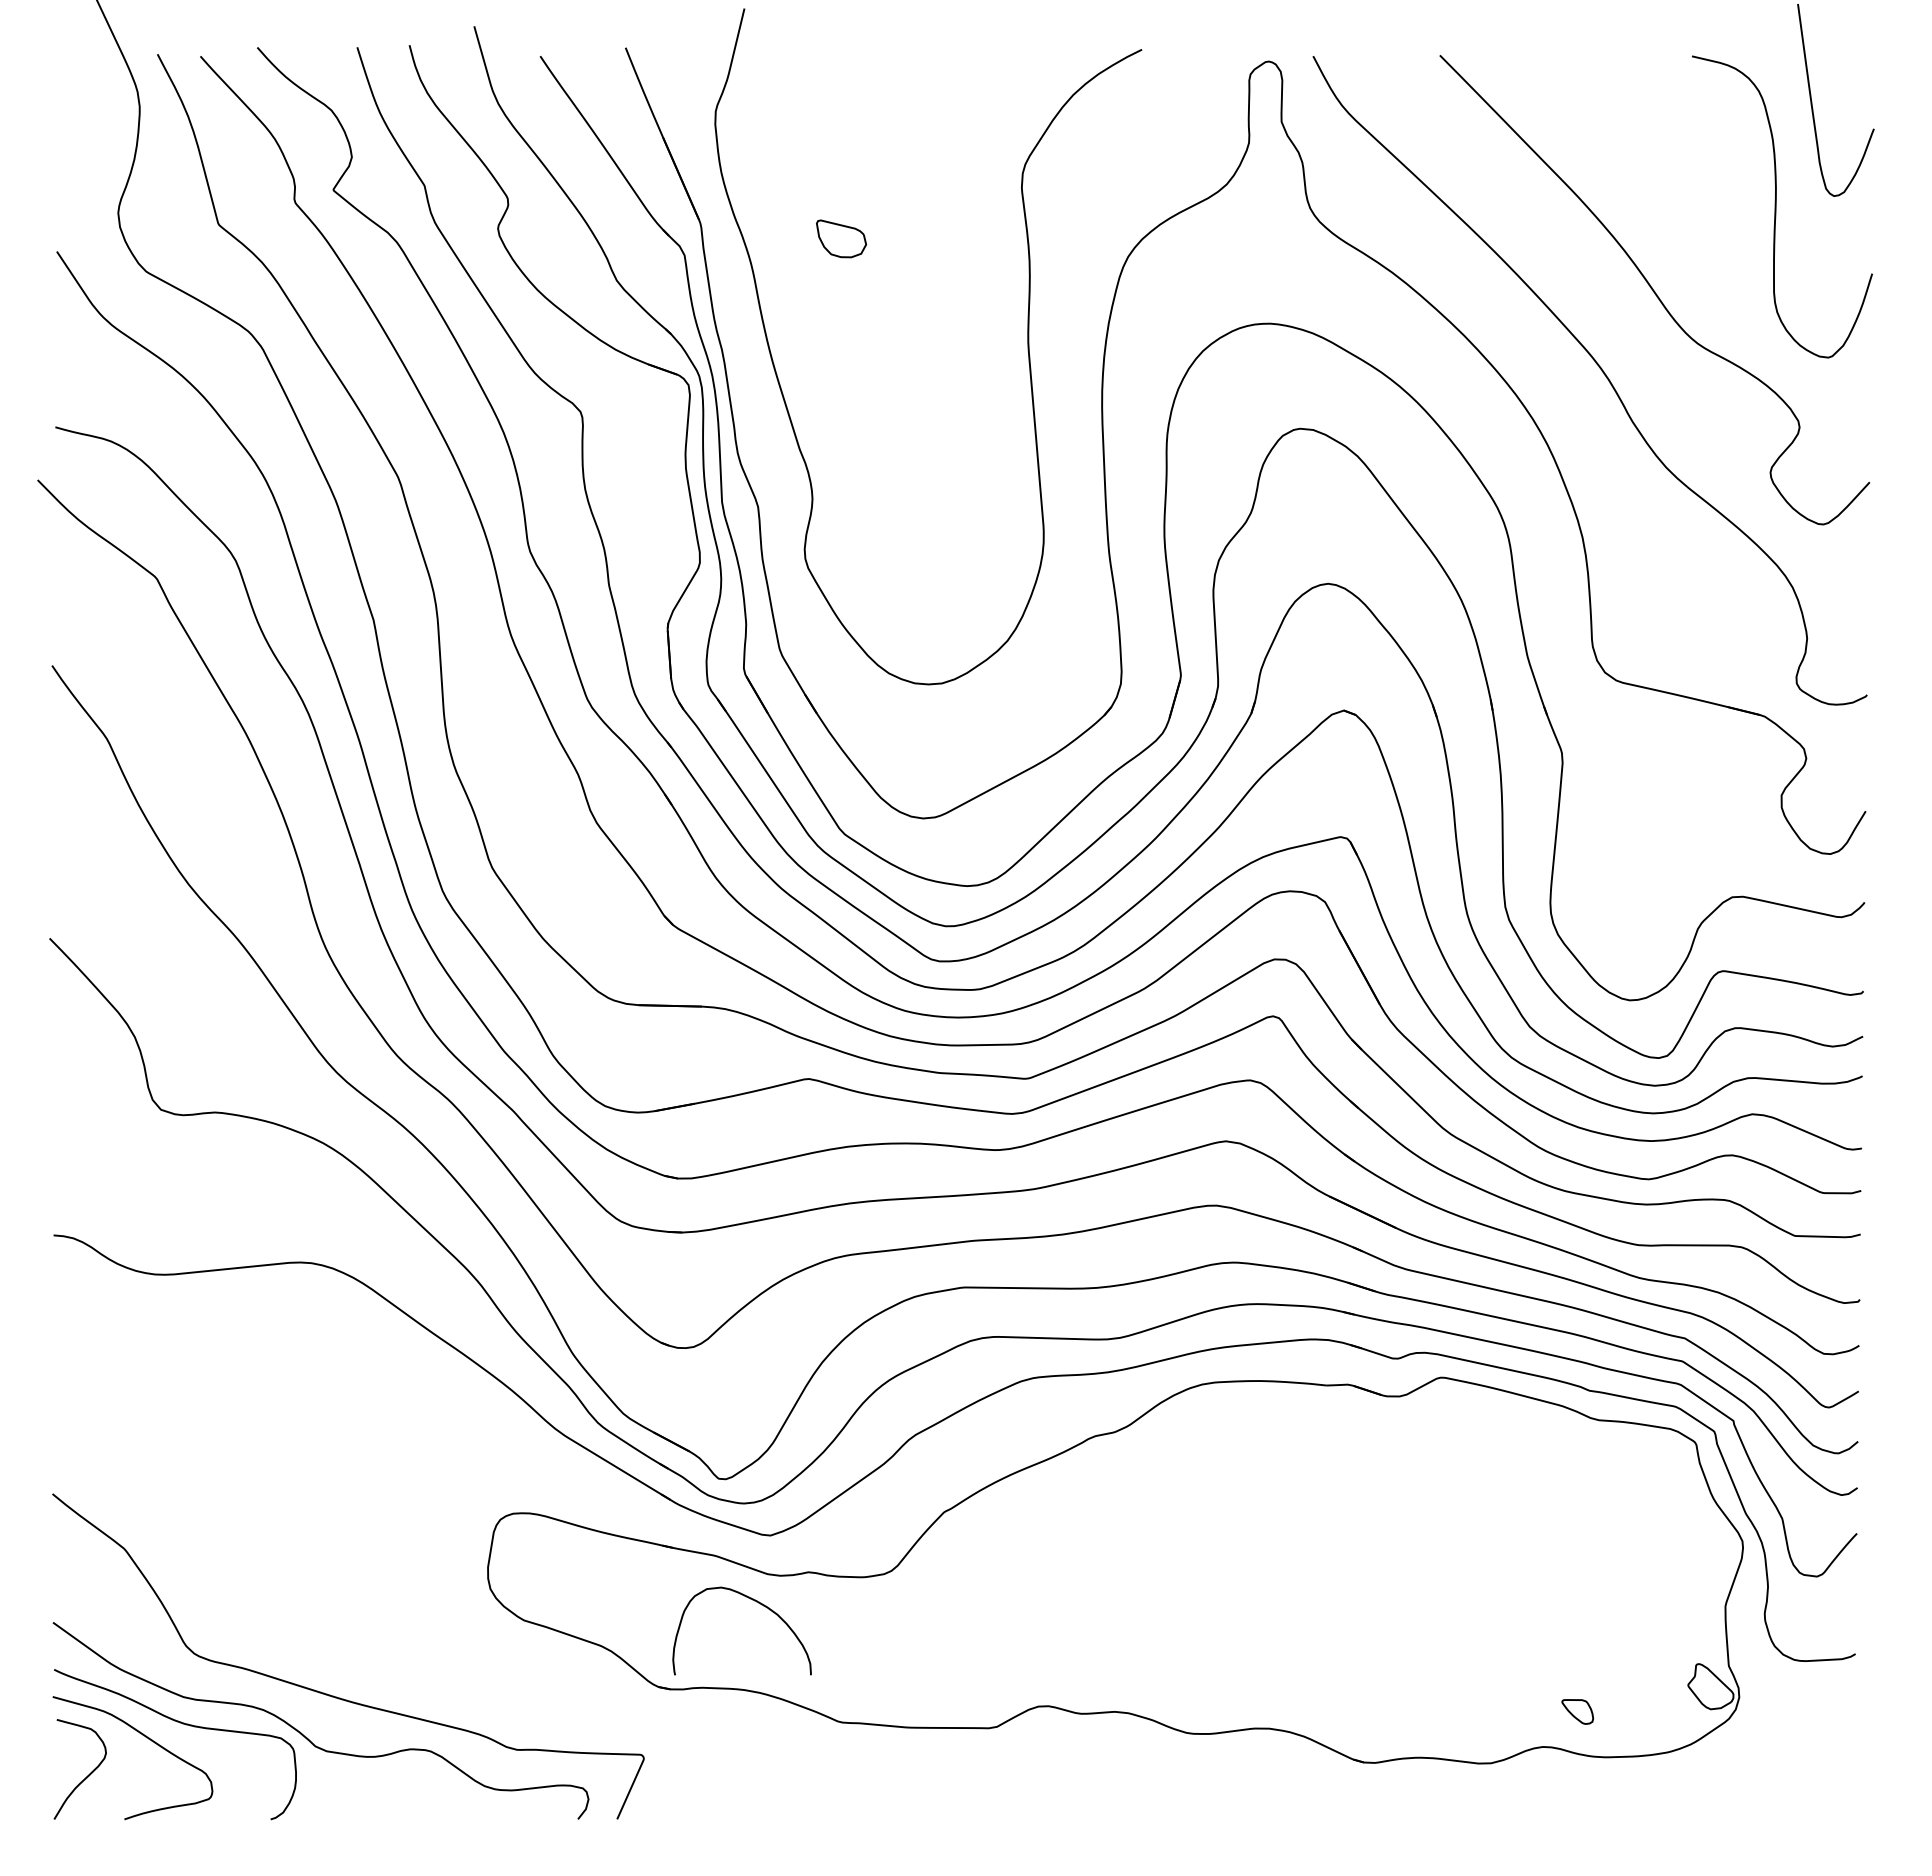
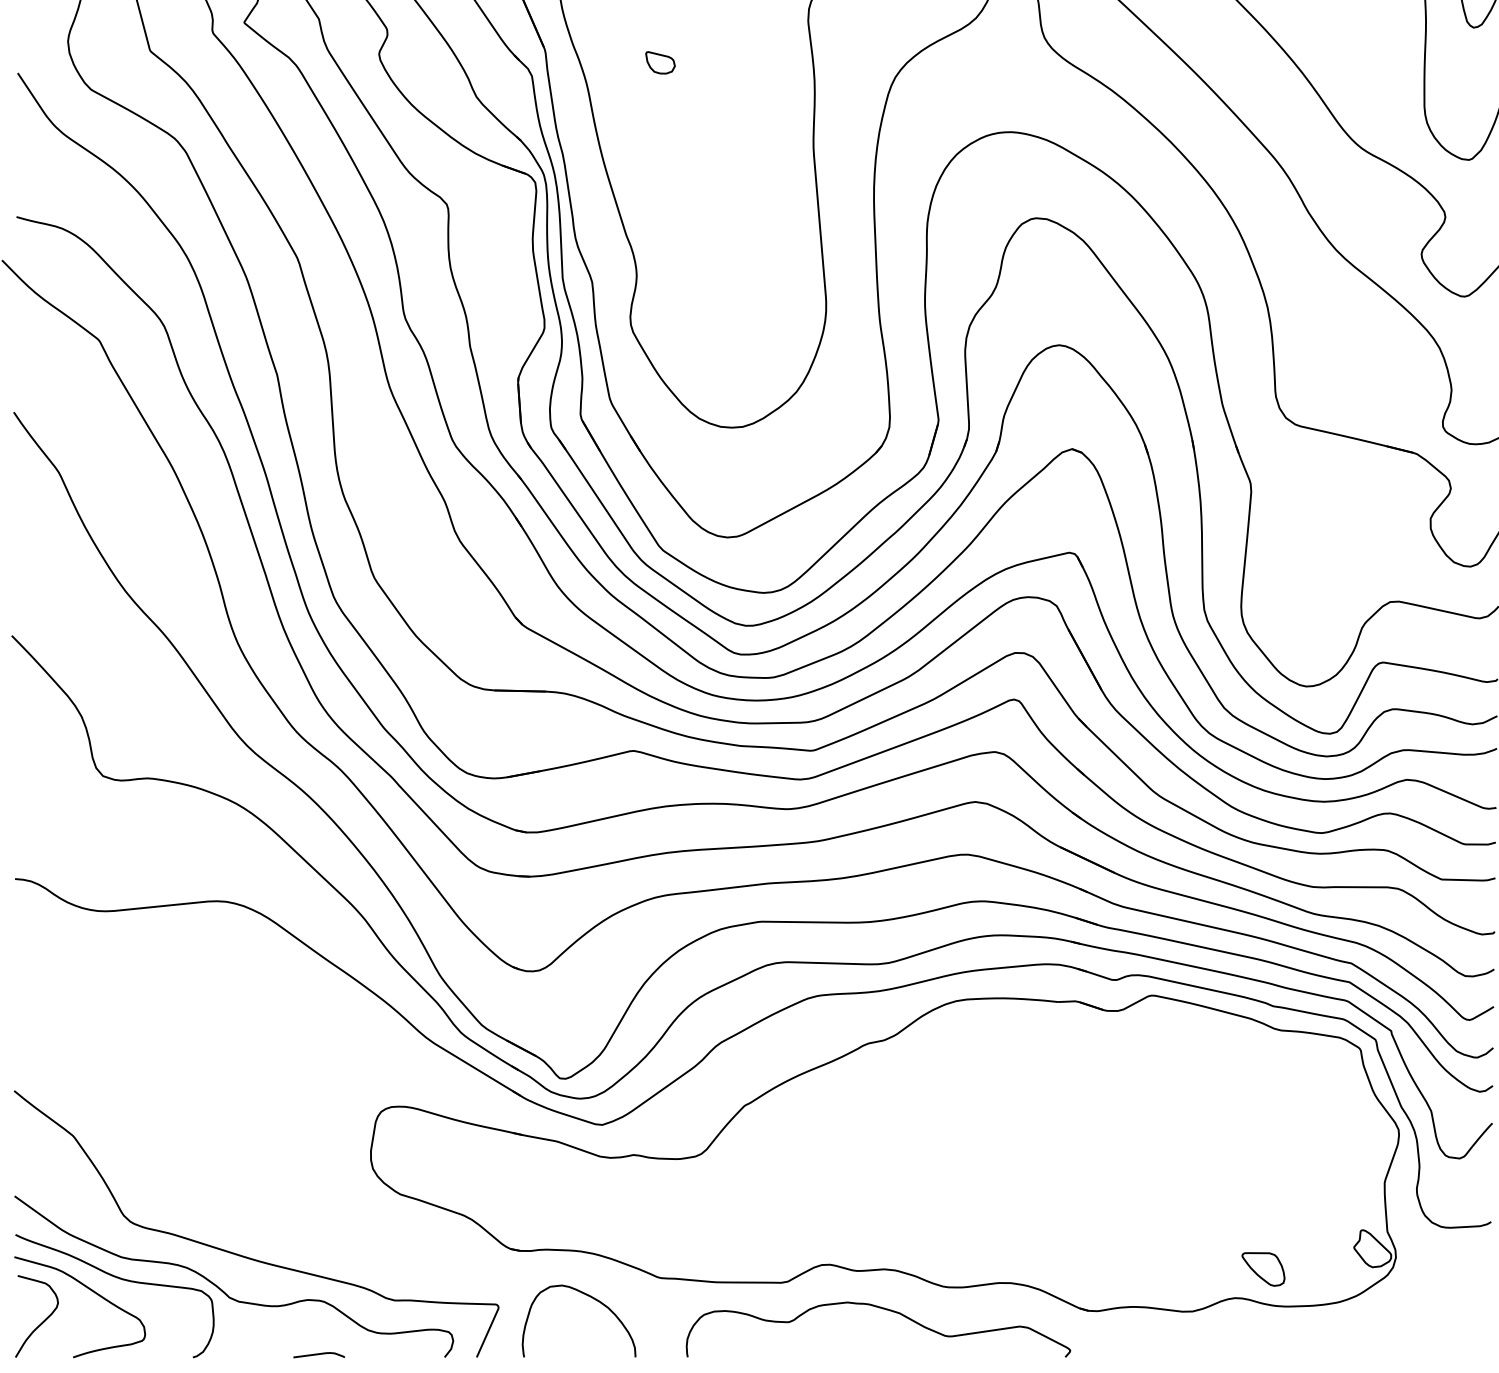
part: (841, 239) -> (660, 63), size x0.71
curve: (756, 1602) -> (590, 1297), moved
part: (1577, 1711) -> (1263, 1269), size x1.67
curve: (1112, 1760) -> (882, 1309), added
curve: (424, 1816) -> (318, 1355), added

